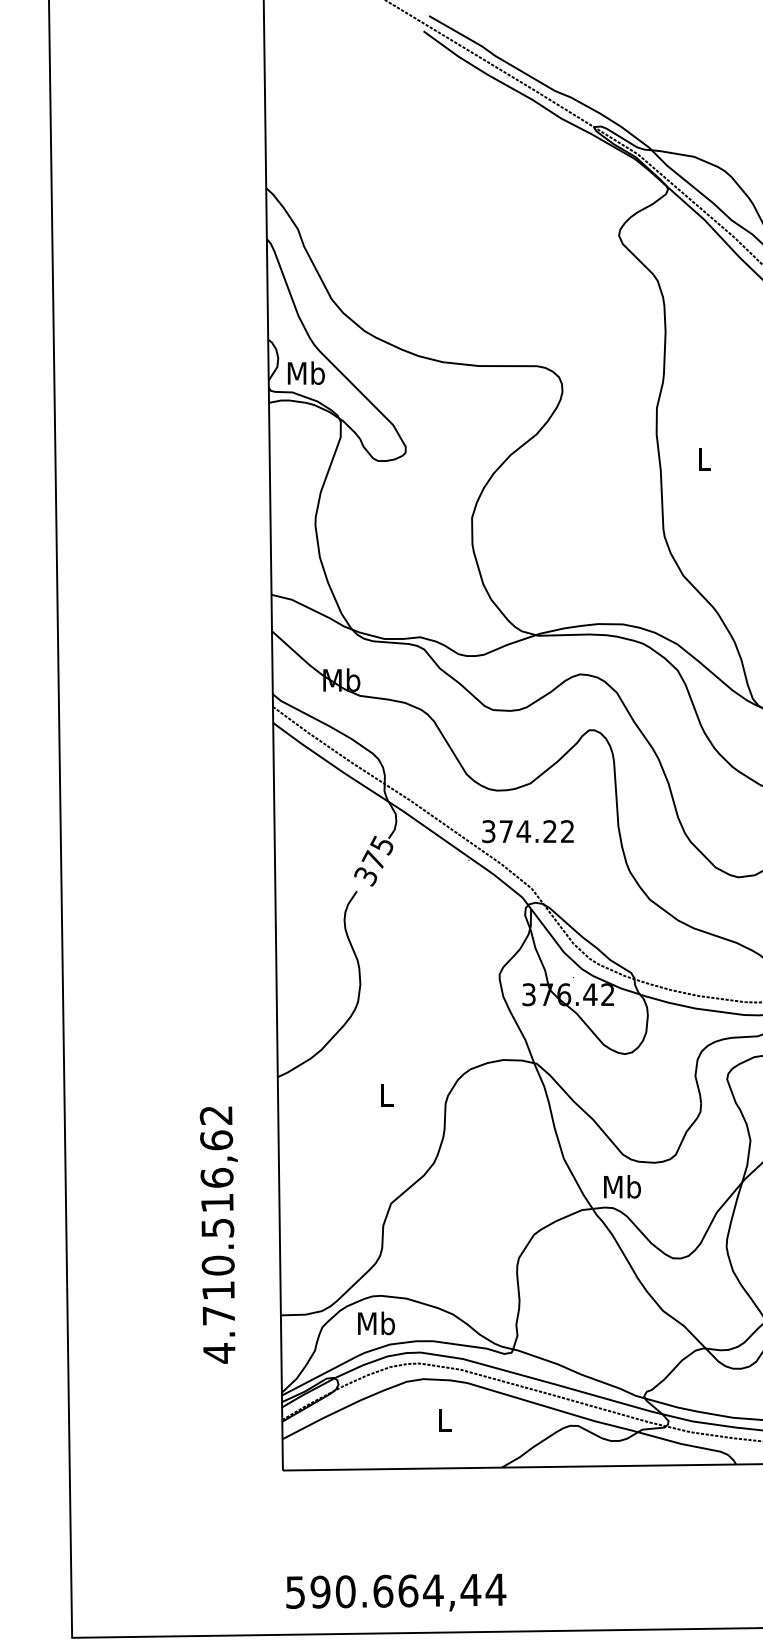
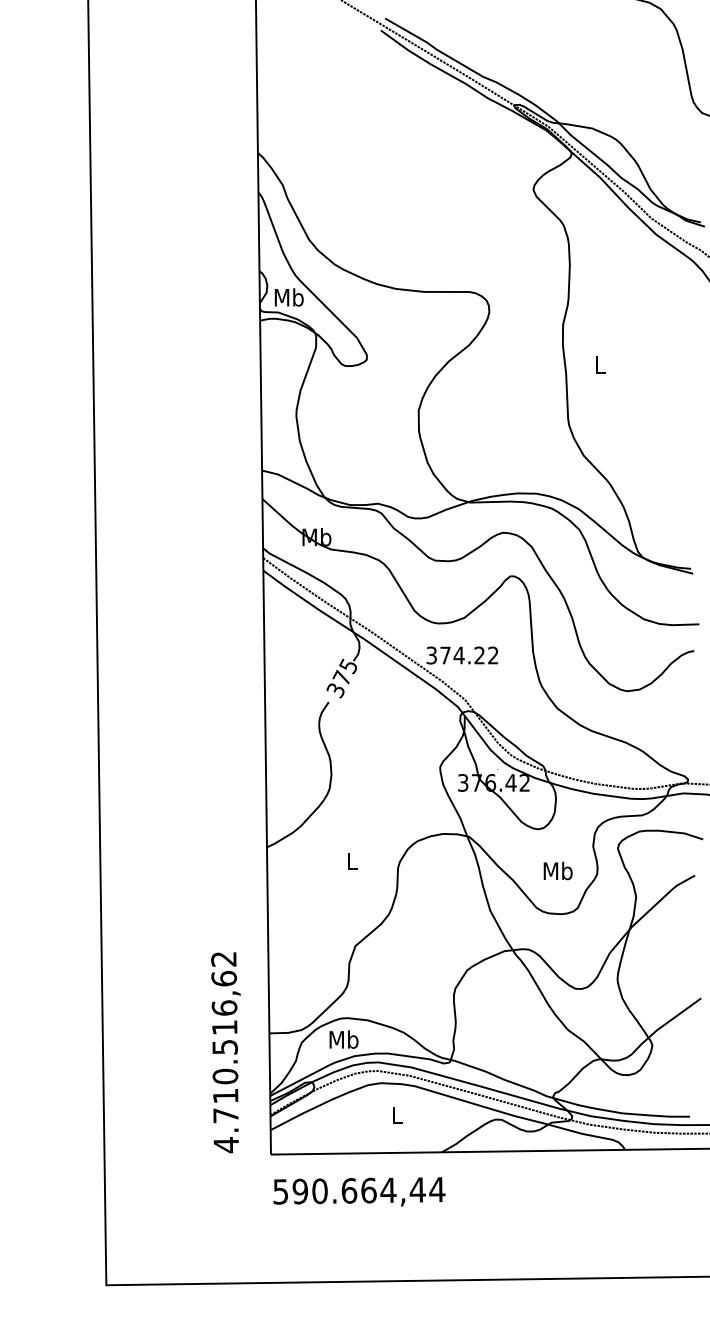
text: (621, 1186) -> (557, 870), moved
text: (218, 1234) -> (225, 1052), moved
text: (396, 1592) -> (359, 1191), moved

